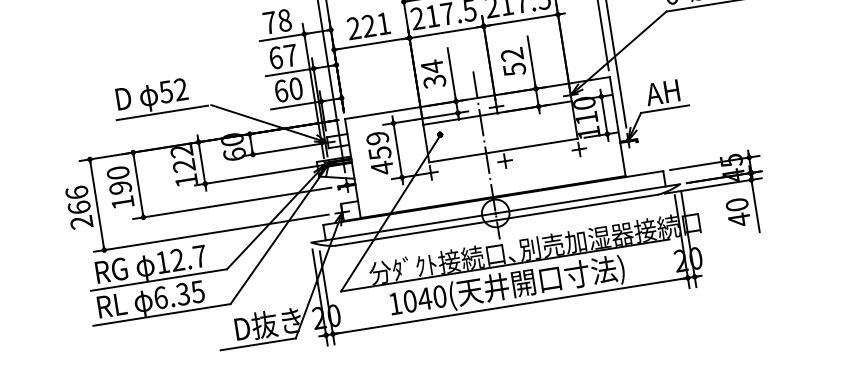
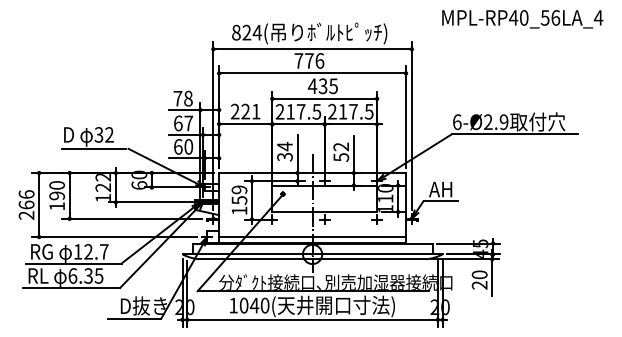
text: (166, 91) -> (99, 134), 52 -> 32
text: (382, 167) -> (239, 210), 459 -> 159
line: (491, 189) -> (312, 237), added
text: (739, 219) -> (479, 285), 40 -> 20

